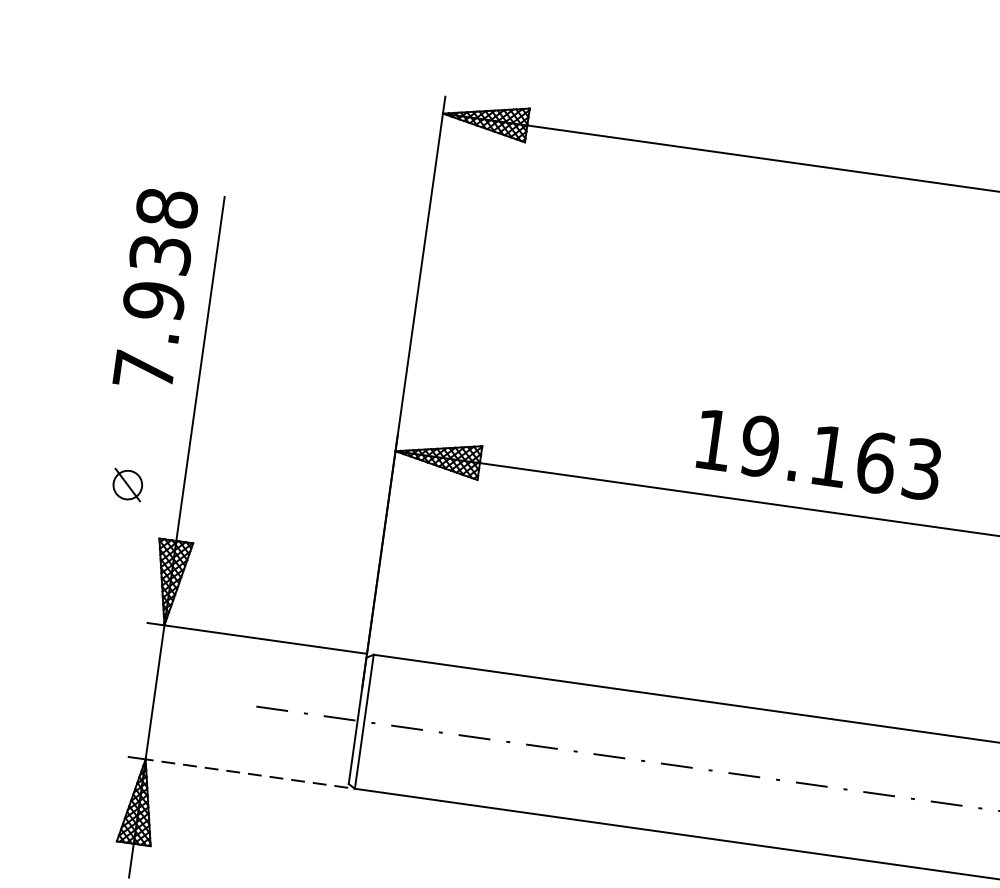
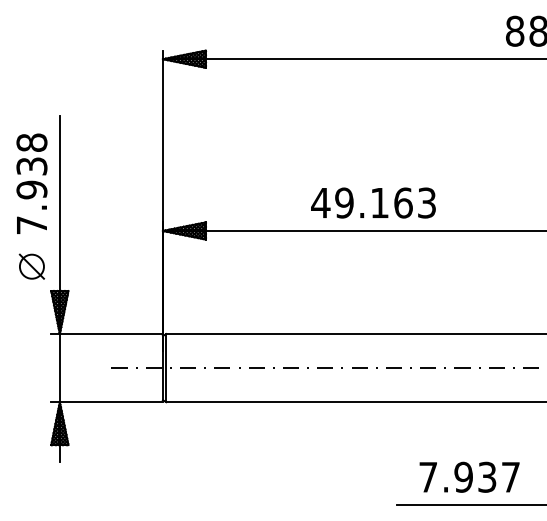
text: (154, 288) -> (31, 183), moved
text: (713, 438) -> (320, 202), 19.163 -> 49.163
part: (127, 484) -> (31, 266), size x1.67
line: (247, 774) -> (111, 402), dashed -> solid

